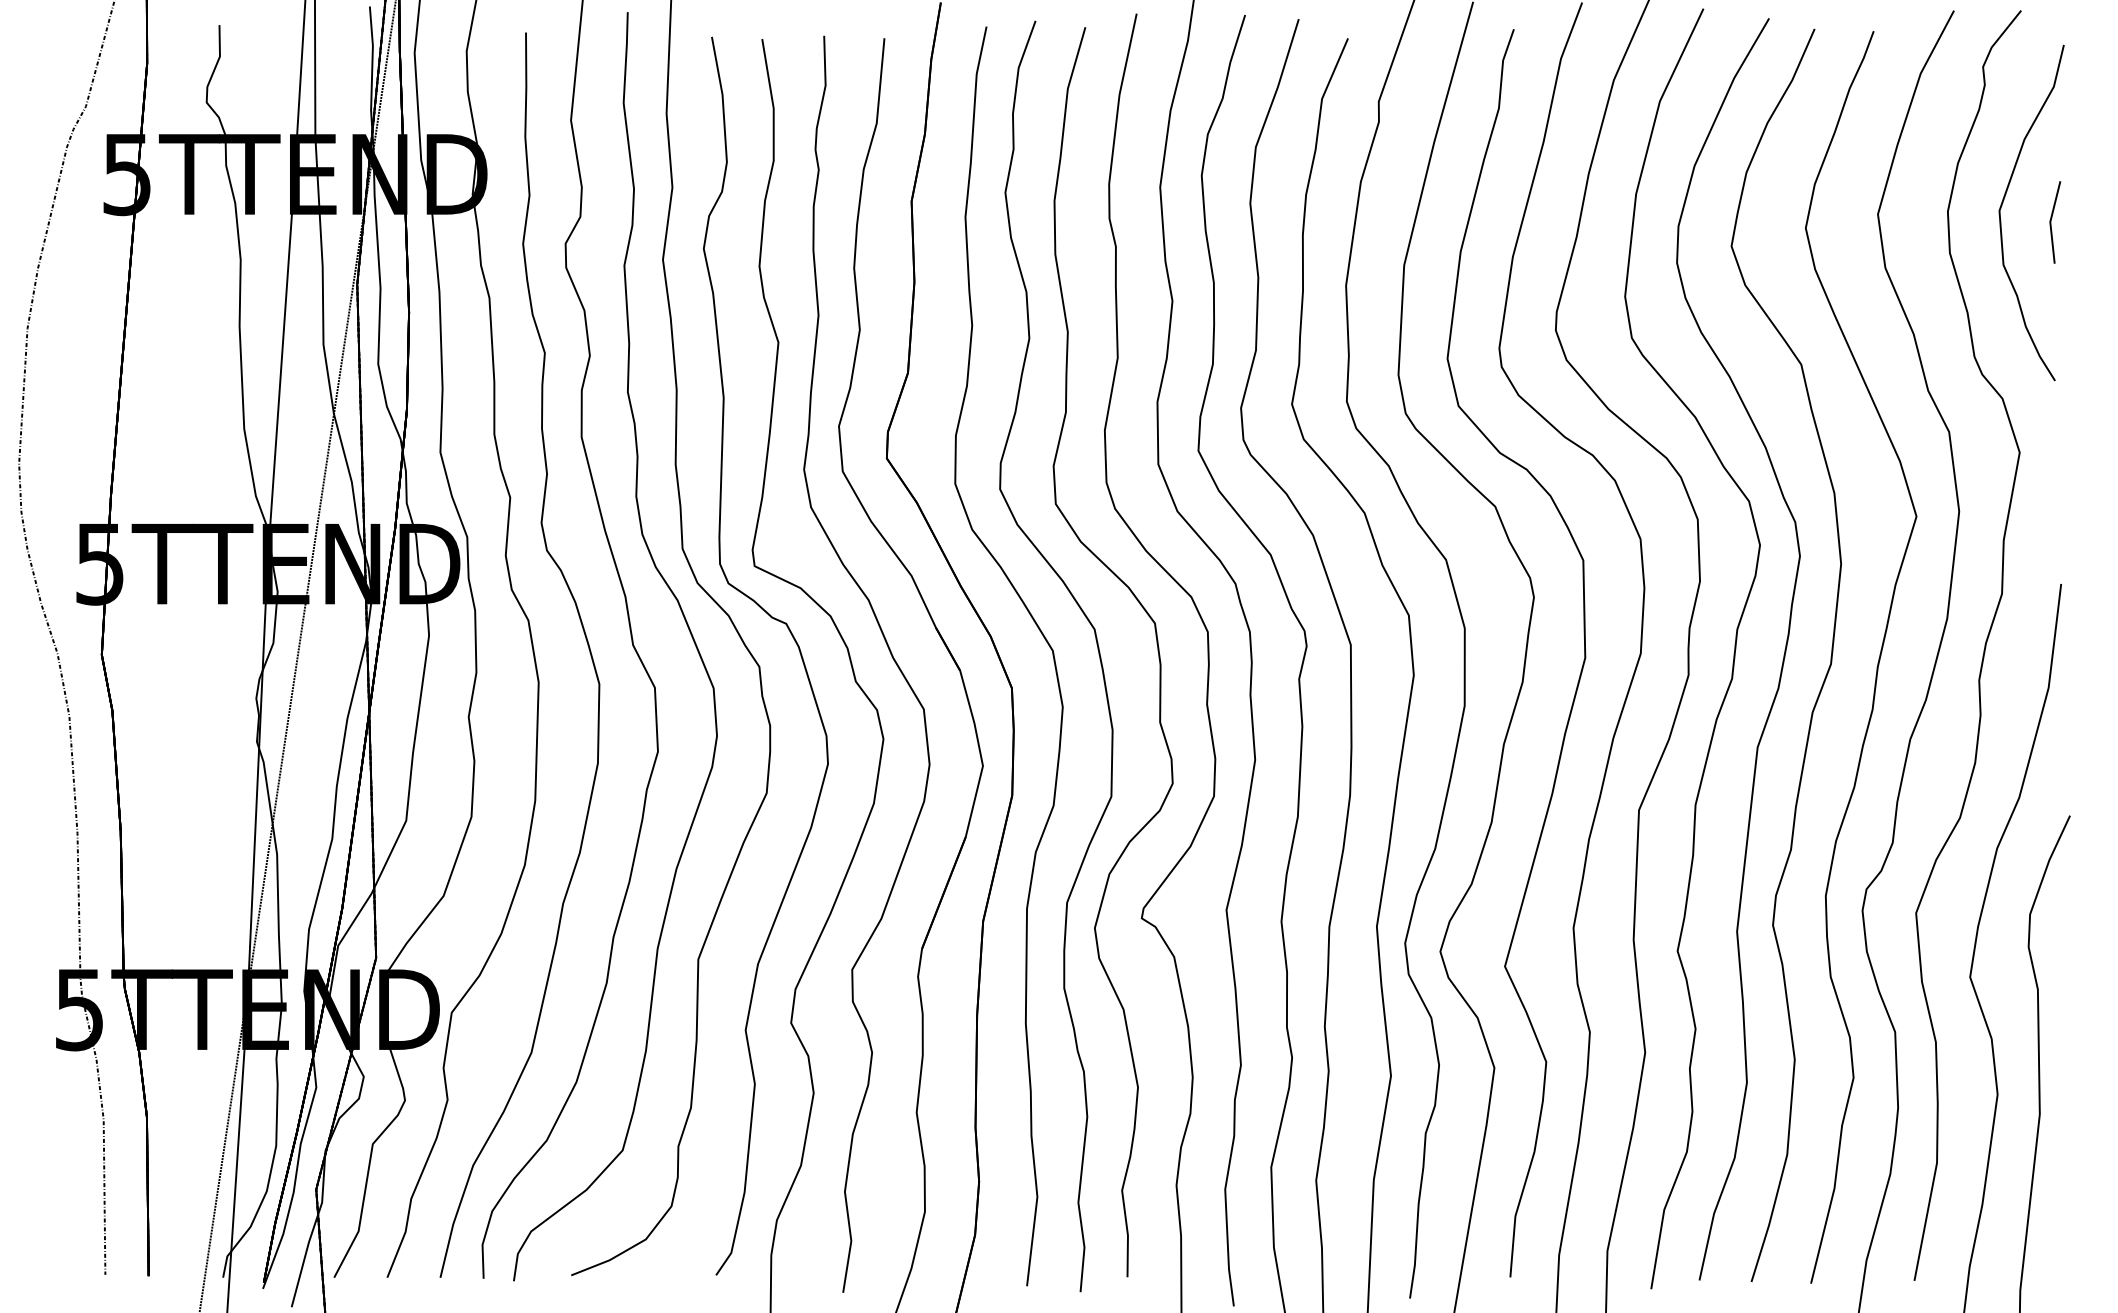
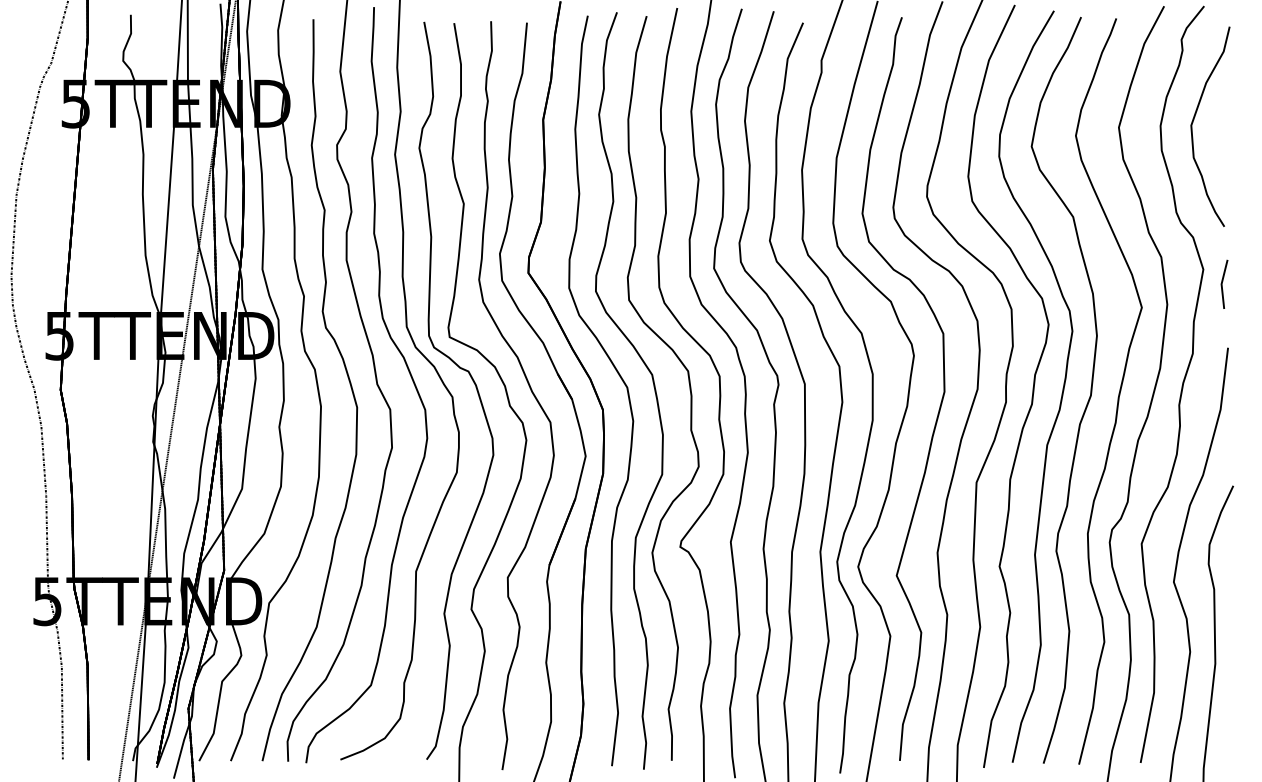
line: (2051, 220) -> (1222, 283), moved

